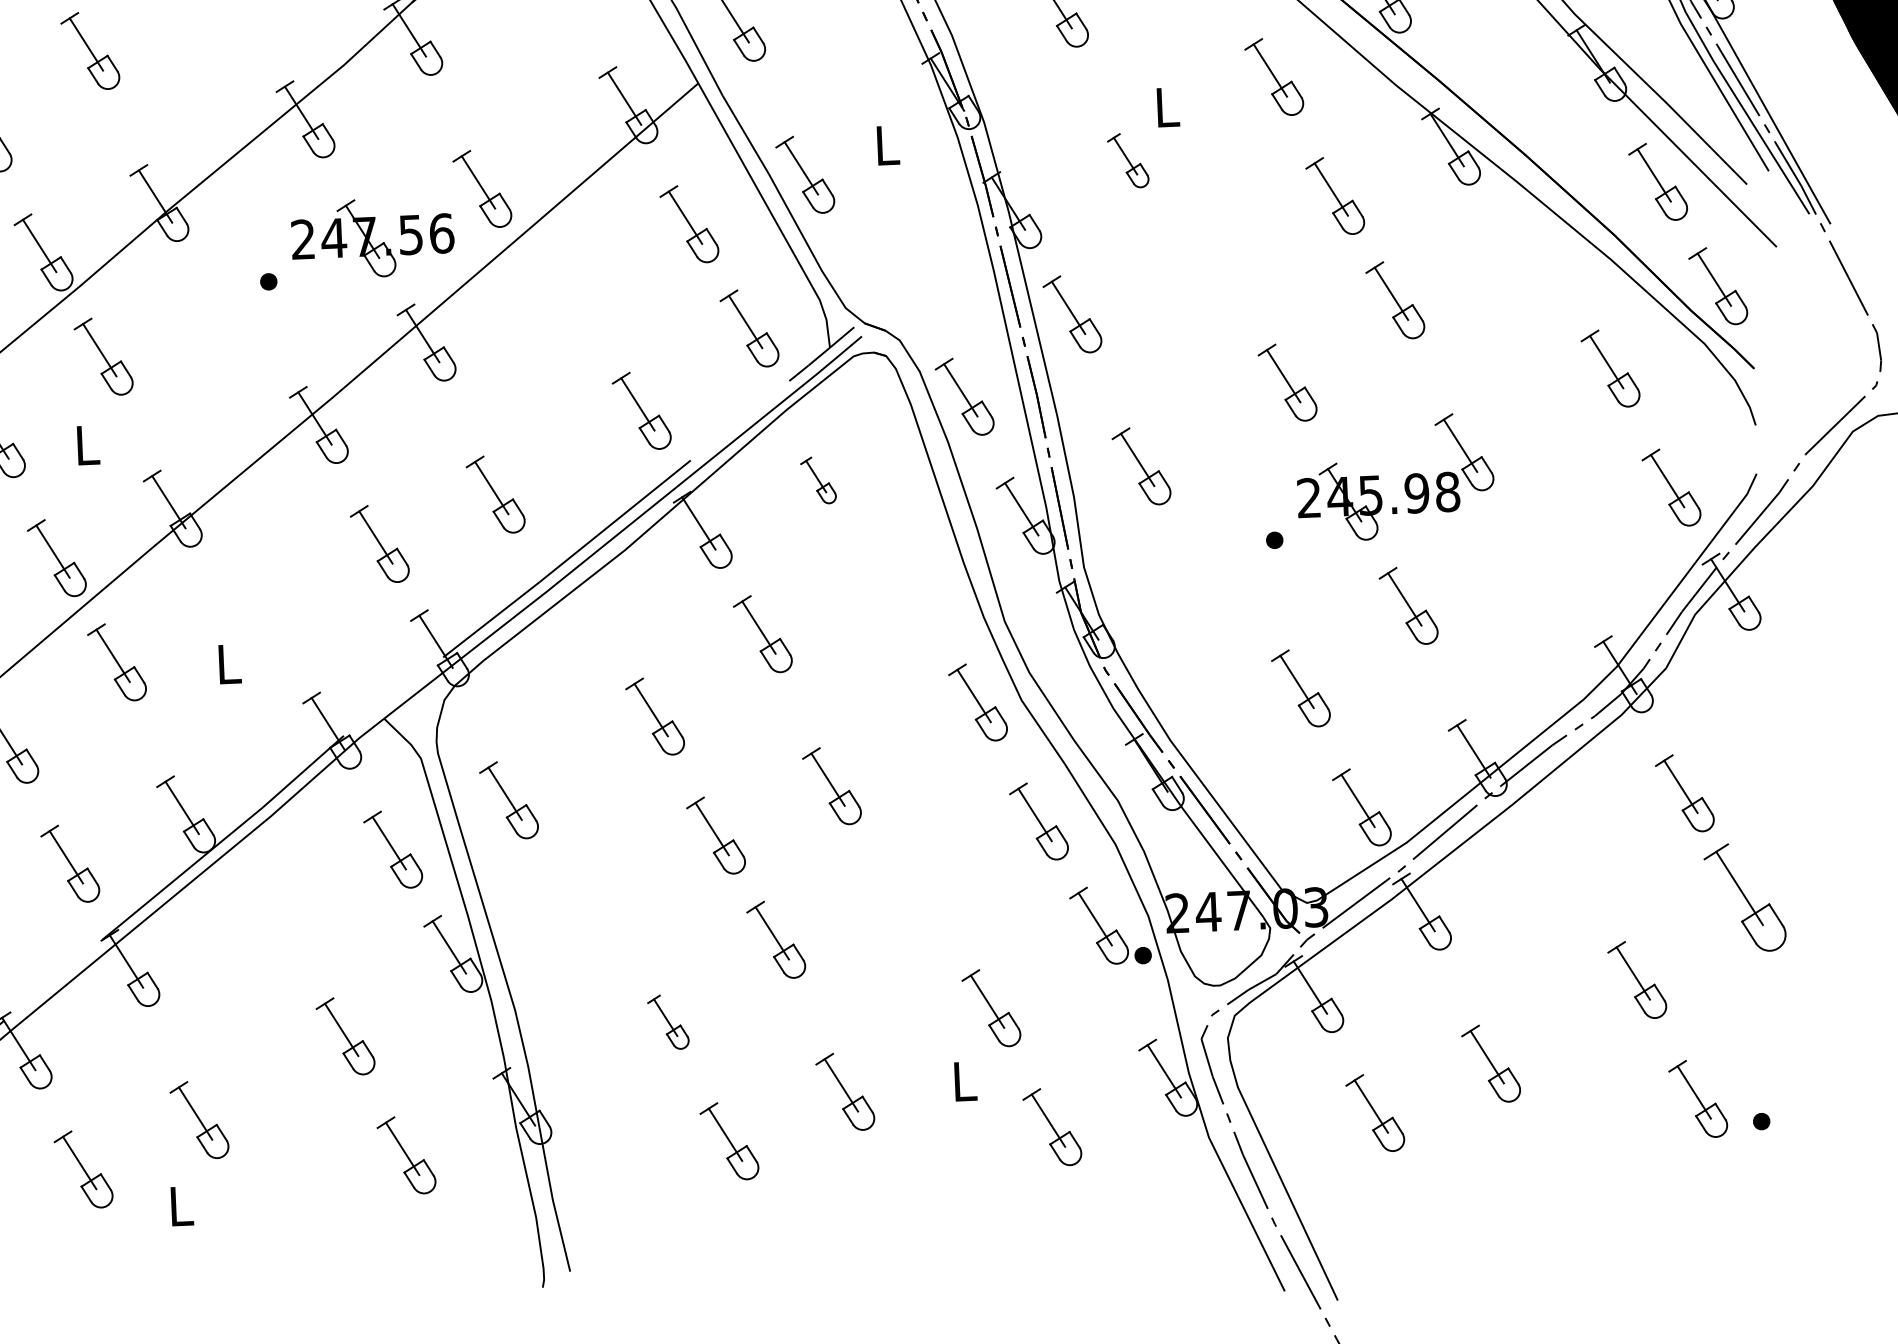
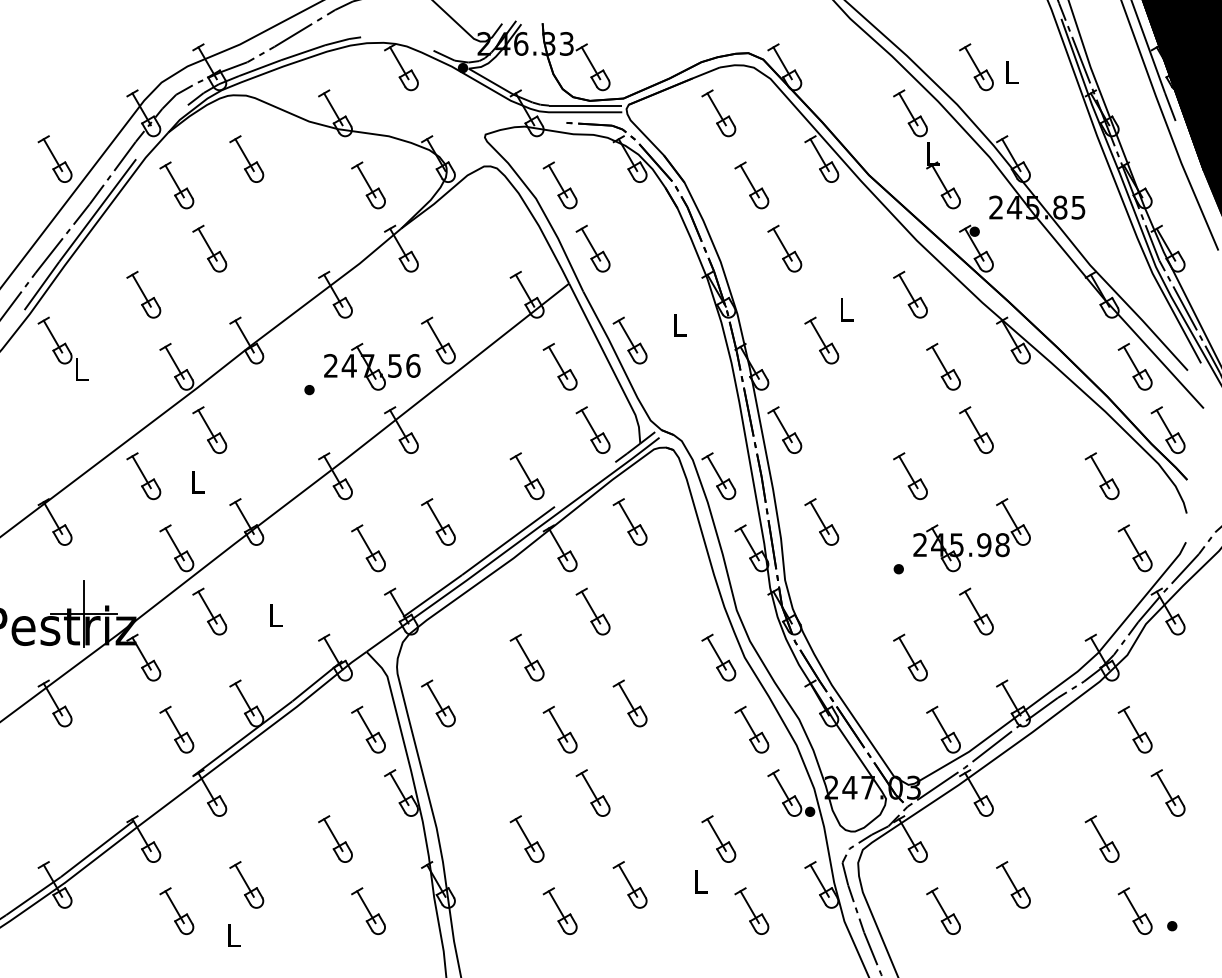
part: (1127, 160) -> (821, 340), size x1.43
part: (817, 479) -> (629, 521), size x1.67
part: (1743, 896) -> (1167, 792), size x0.71
part: (667, 1021) -> (526, 838), size x1.43

